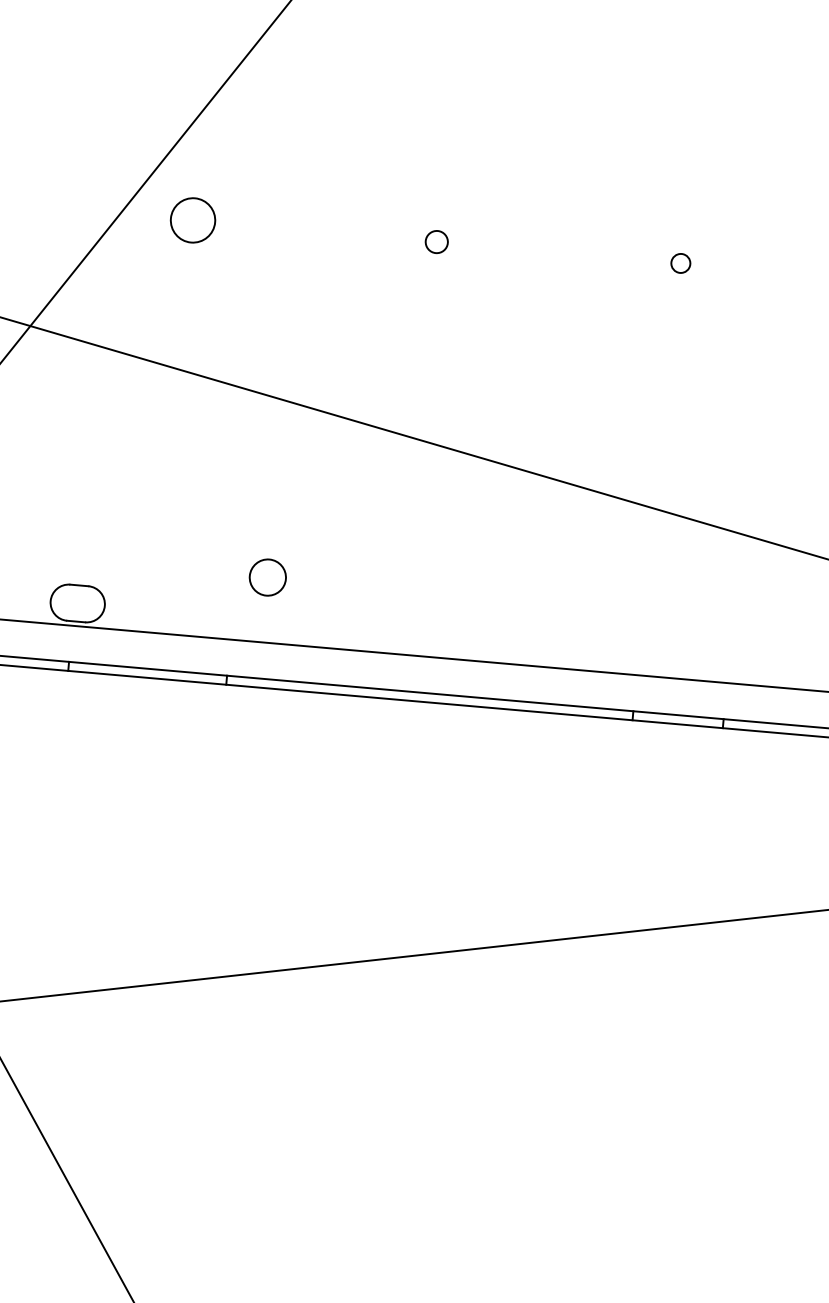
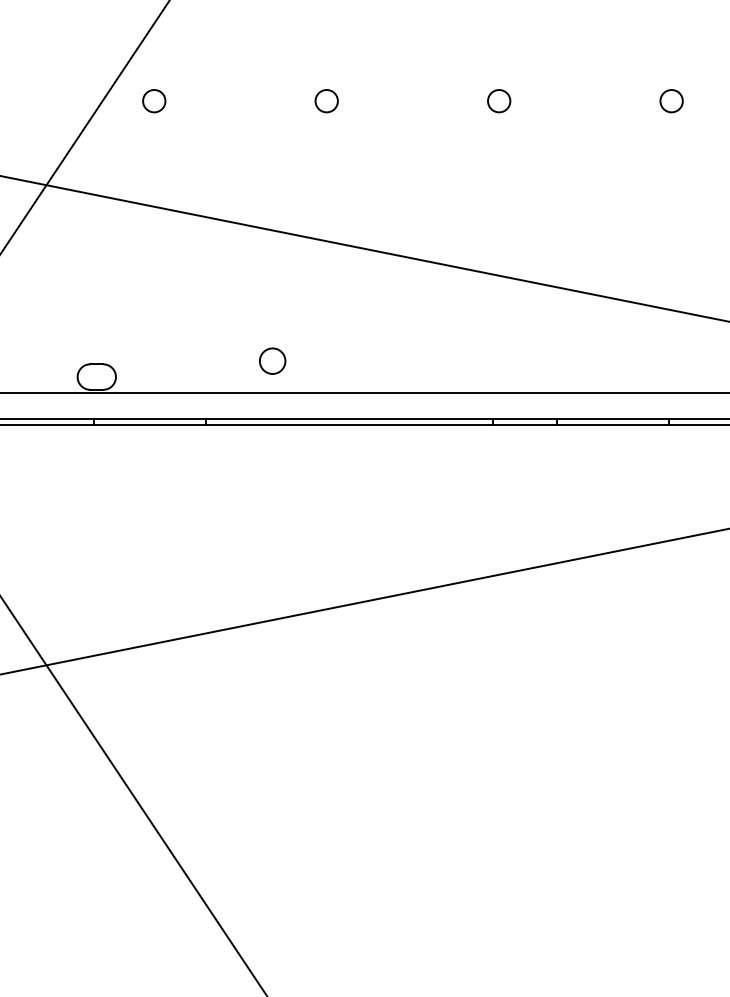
circle: (193, 221) -> (154, 101), size x0.71
circle: (436, 242) -> (326, 101), size x1.43
circle: (681, 263) -> (499, 101), size x1.67
circle: (267, 576) -> (272, 360), moved

